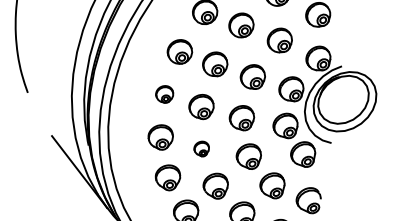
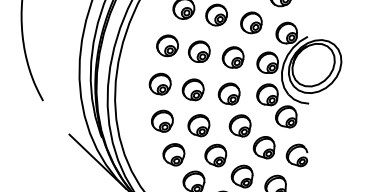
part: (164, 93) -> (159, 83), size x1.43
part: (201, 148) -> (198, 125), size x1.67

